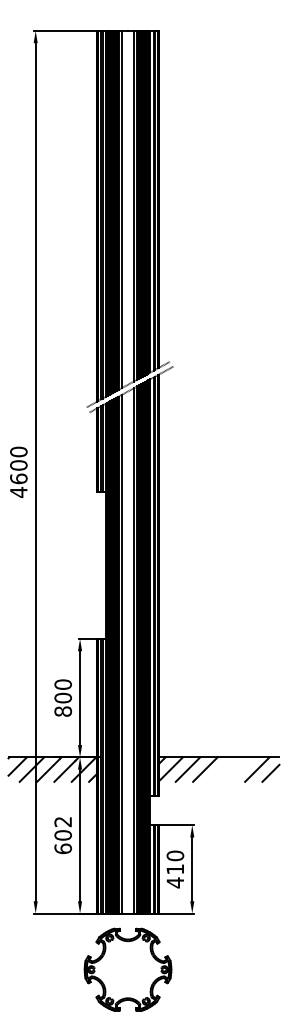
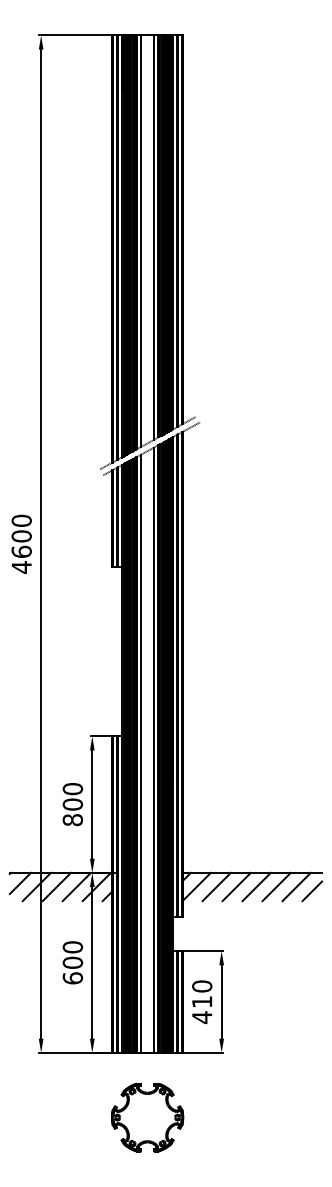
line: (222, 769) -> (256, 886), added
line: (239, 769) -> (276, 886), added
text: (62, 821) -> (72, 946), 602 -> 600
part: (127, 969) -> (146, 1117), size x0.71

